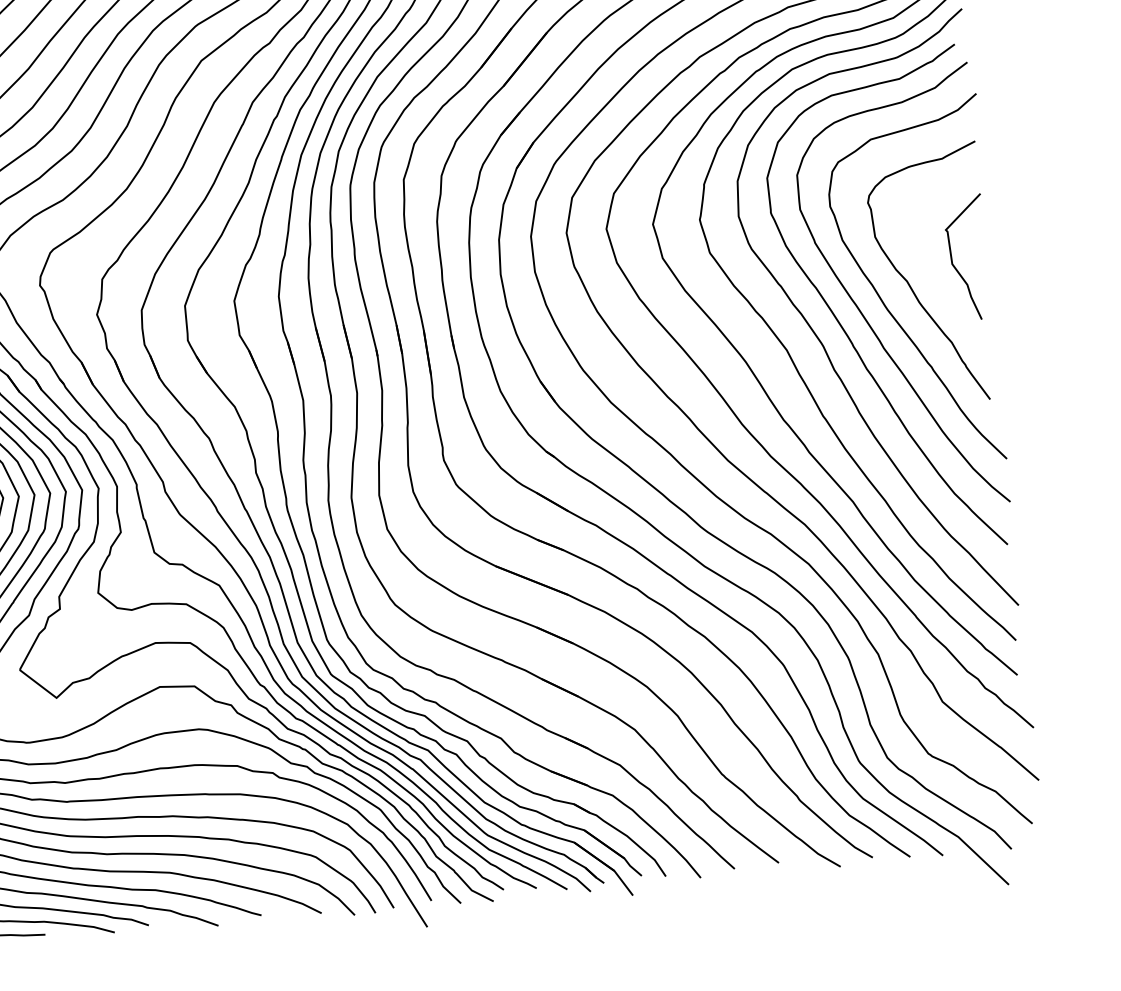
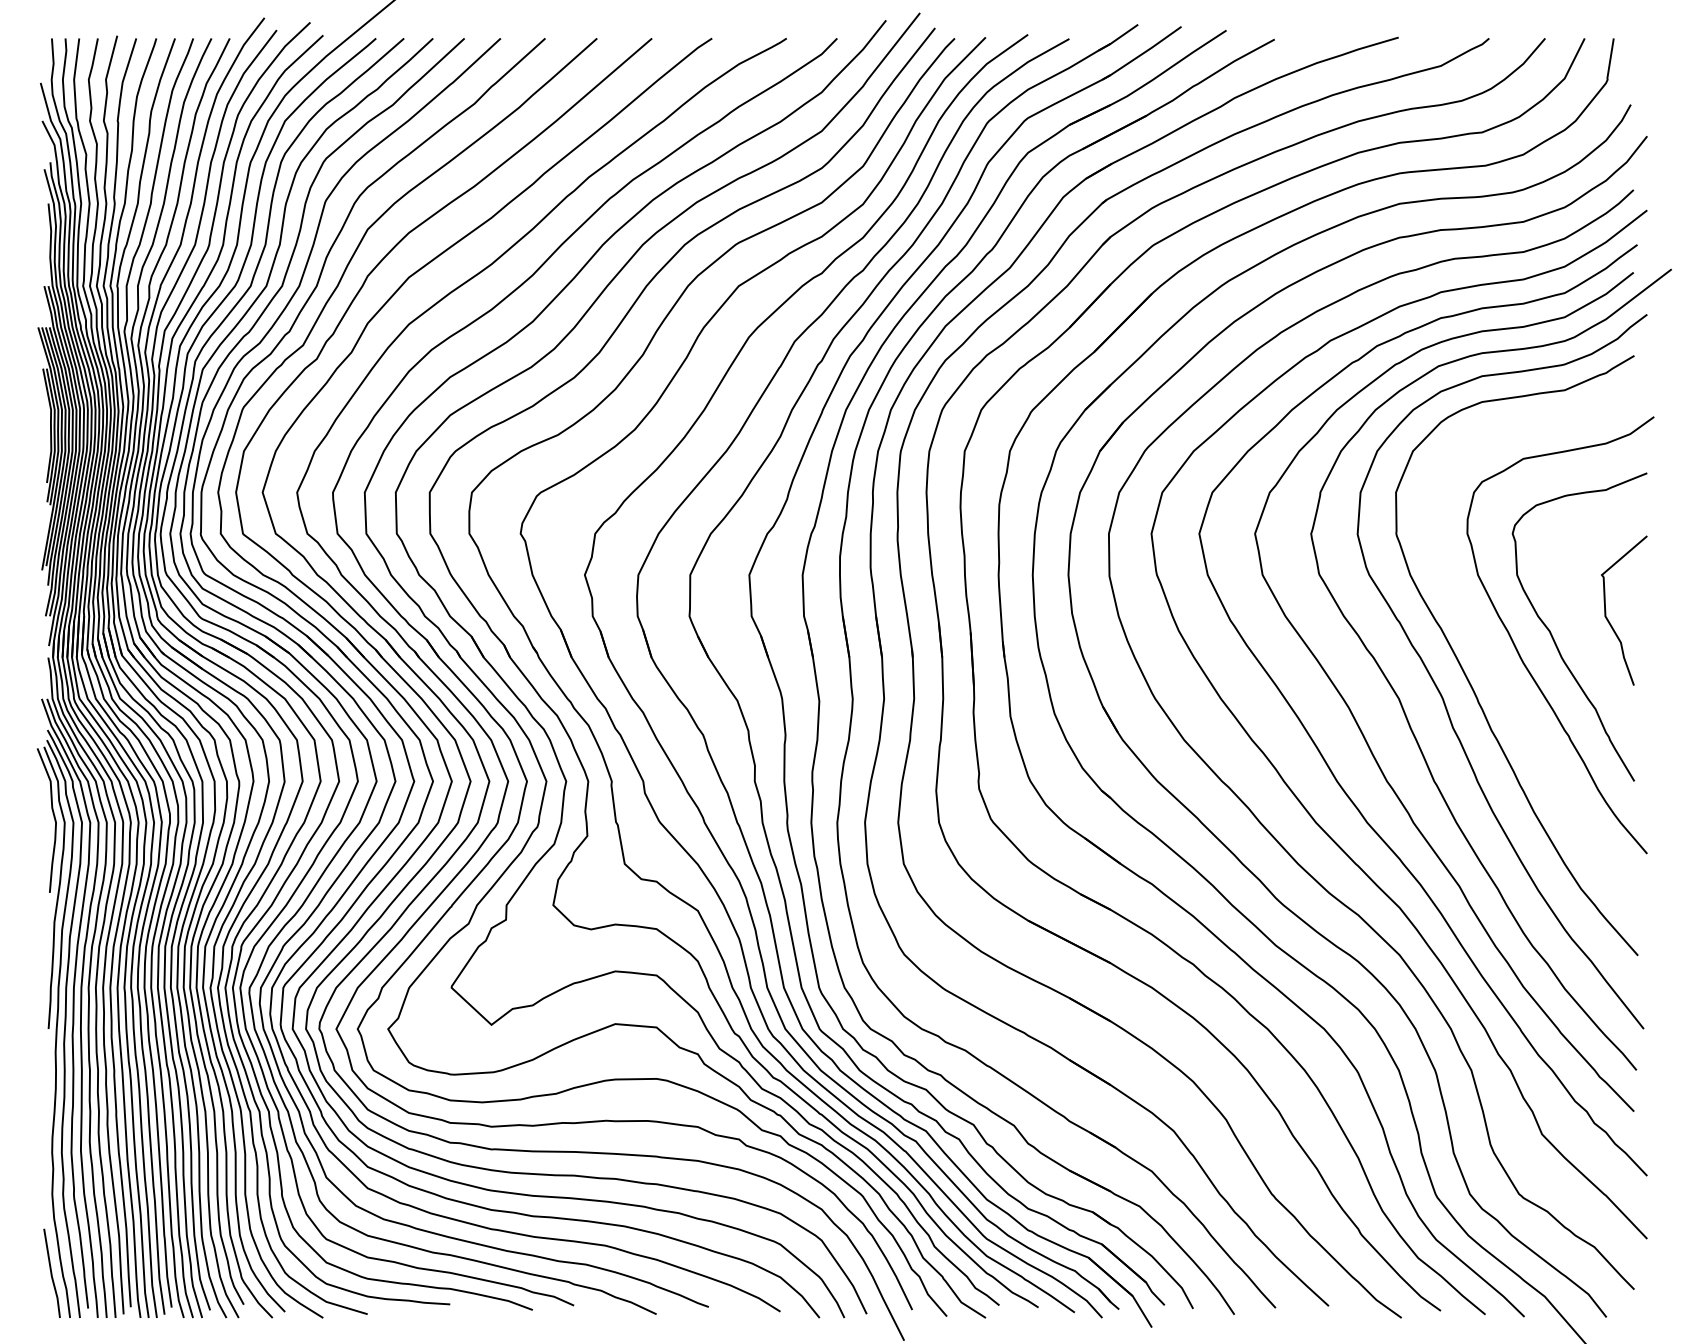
curve: (862, 313) -> (1493, 664), removed

